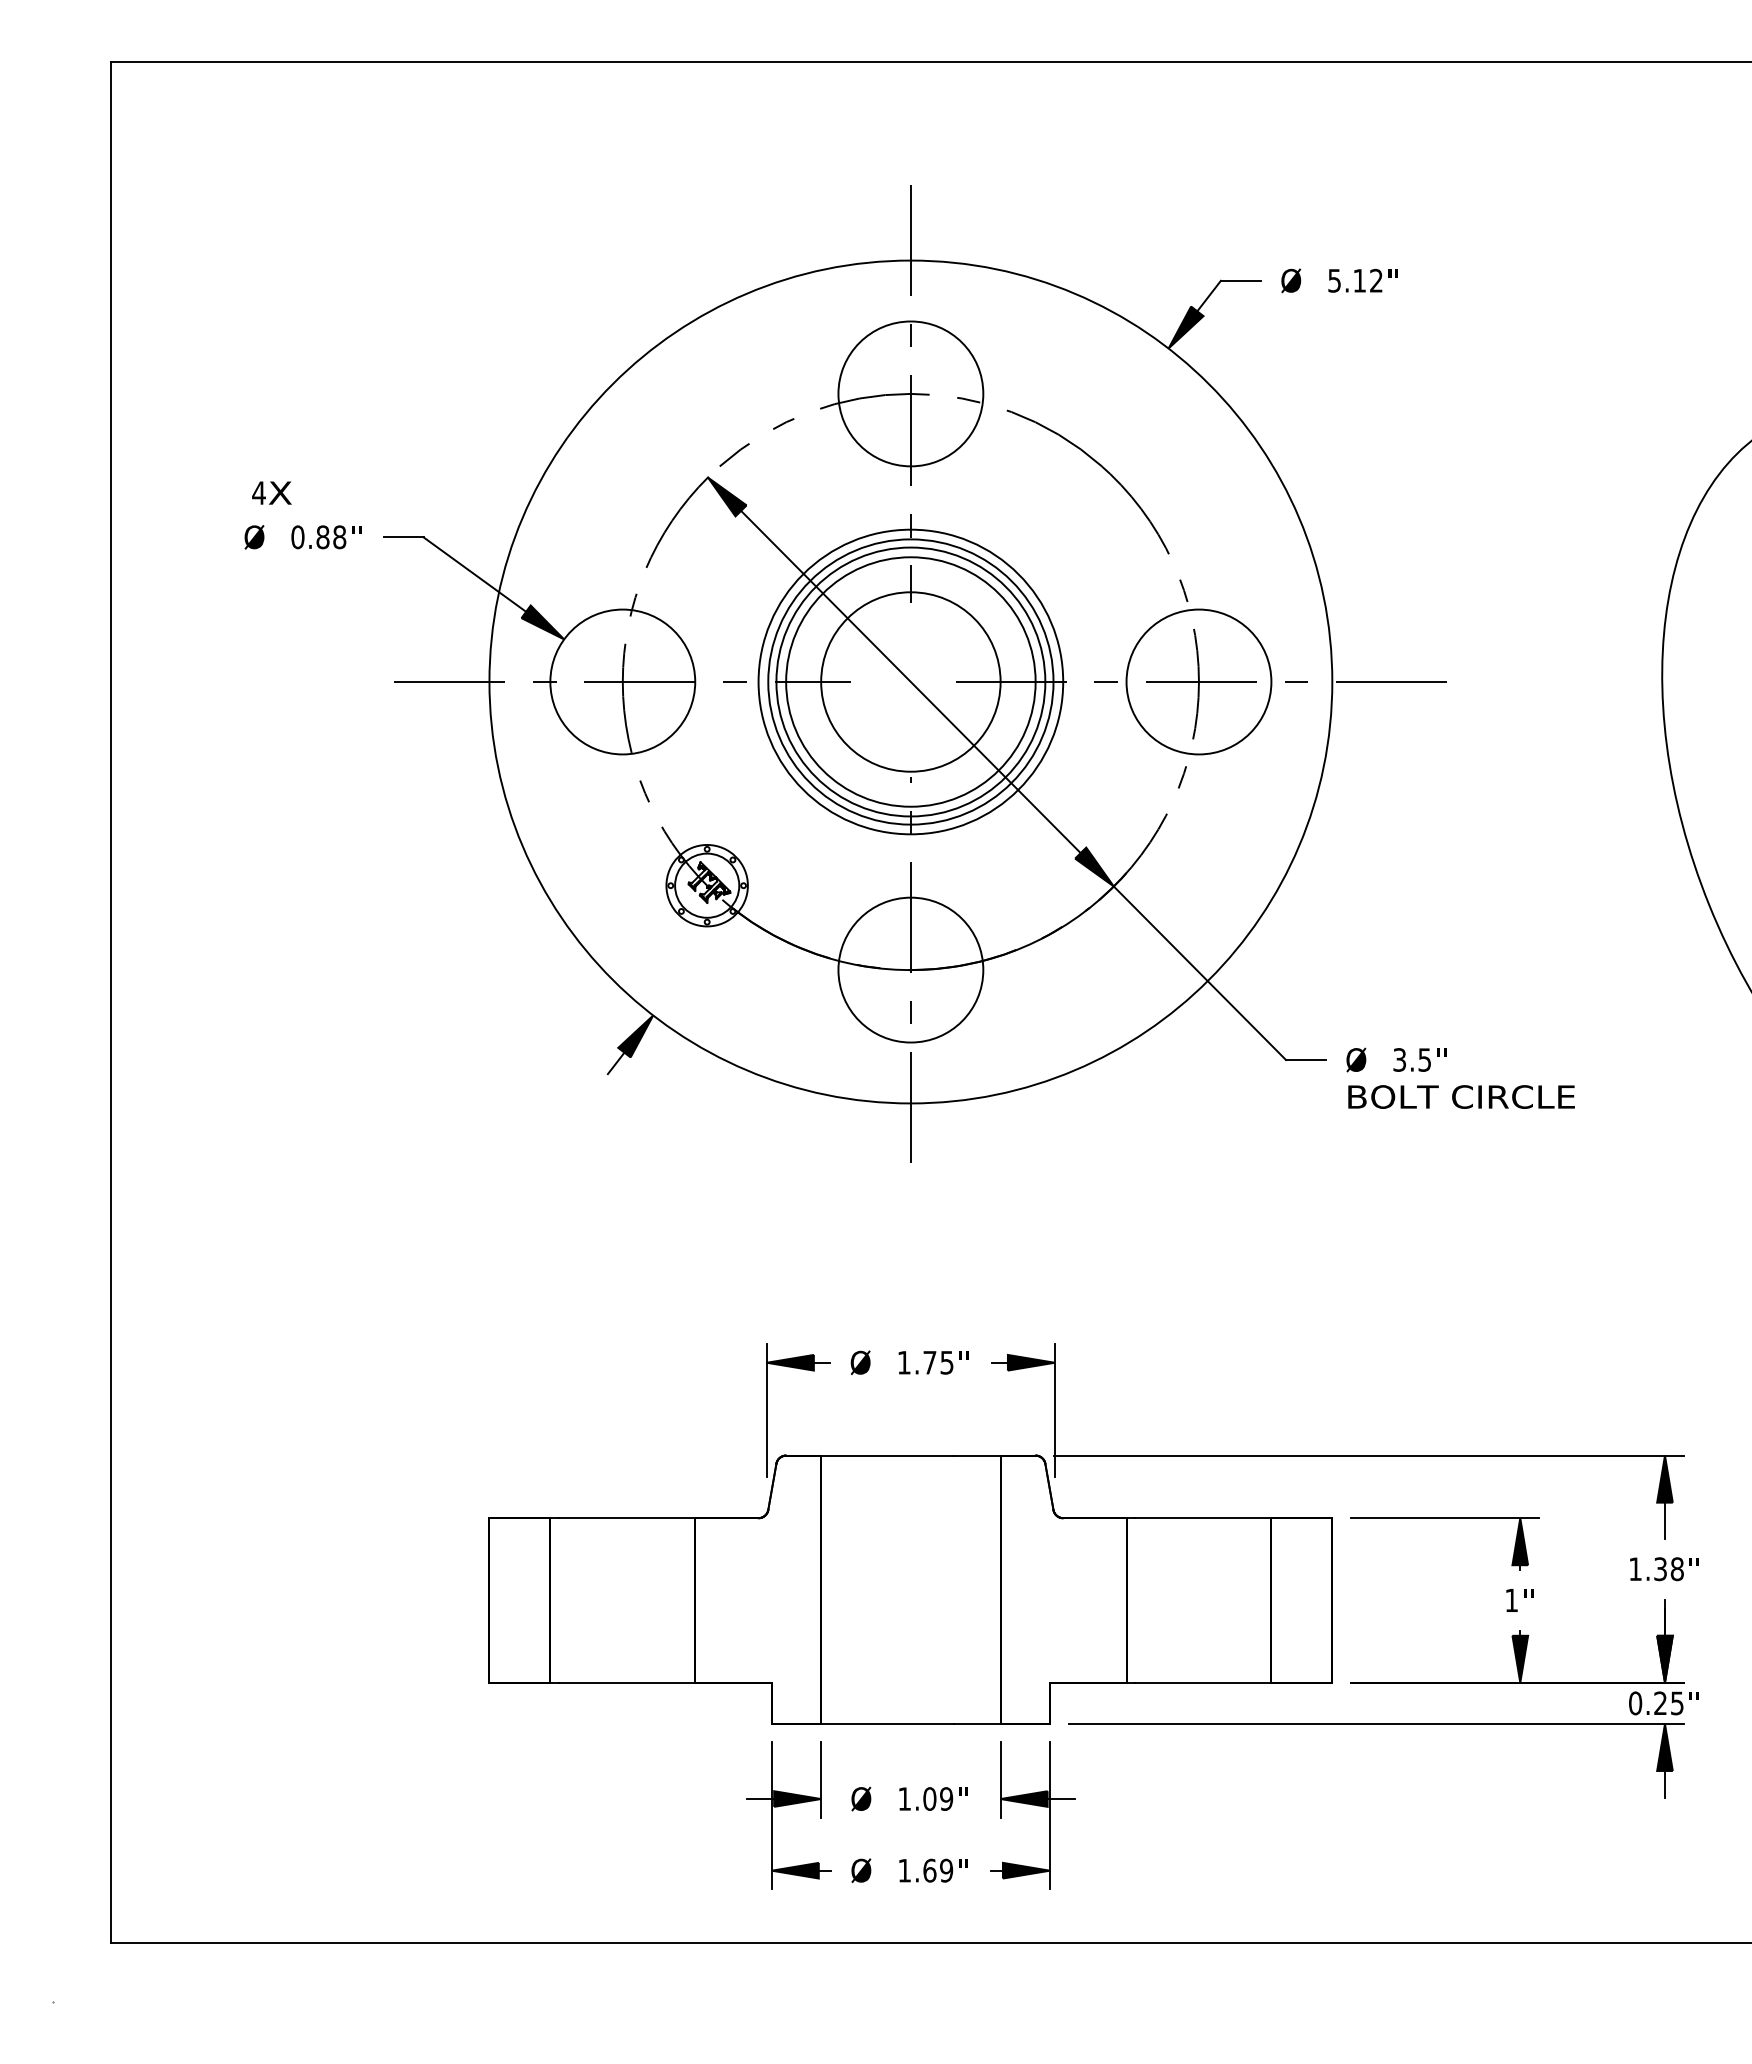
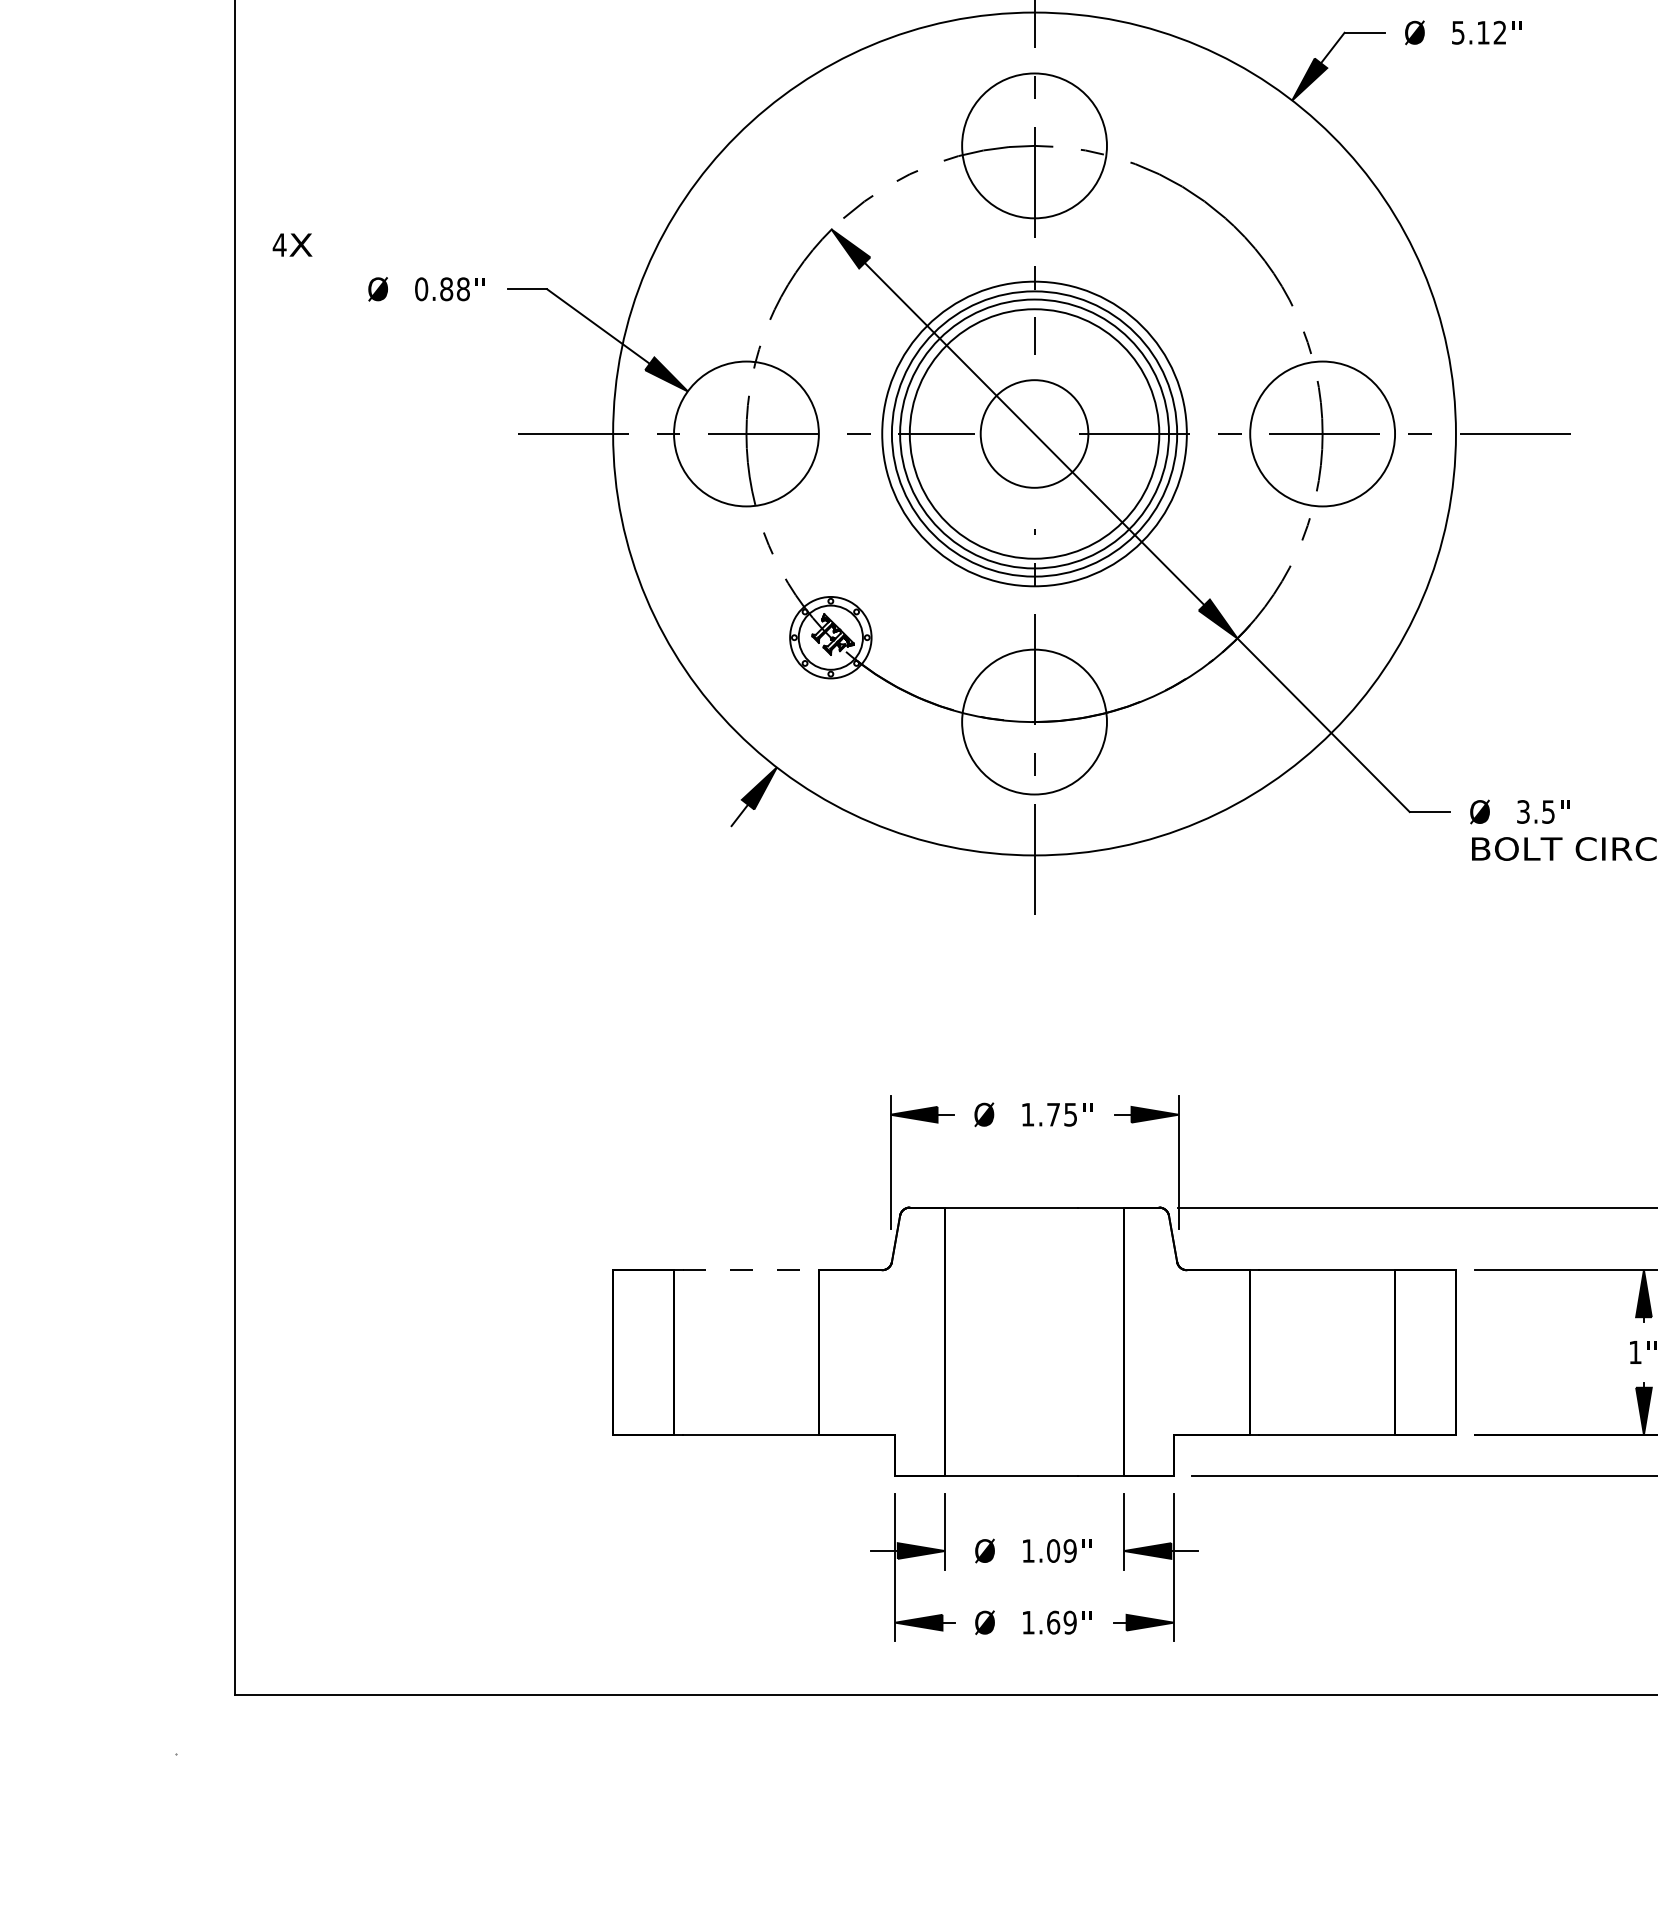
text: (271, 492) -> (292, 244), moved
circle: (910, 681) -> (1034, 433), size x0.6
line: (627, 1518) -> (751, 1270), solid -> dashed

